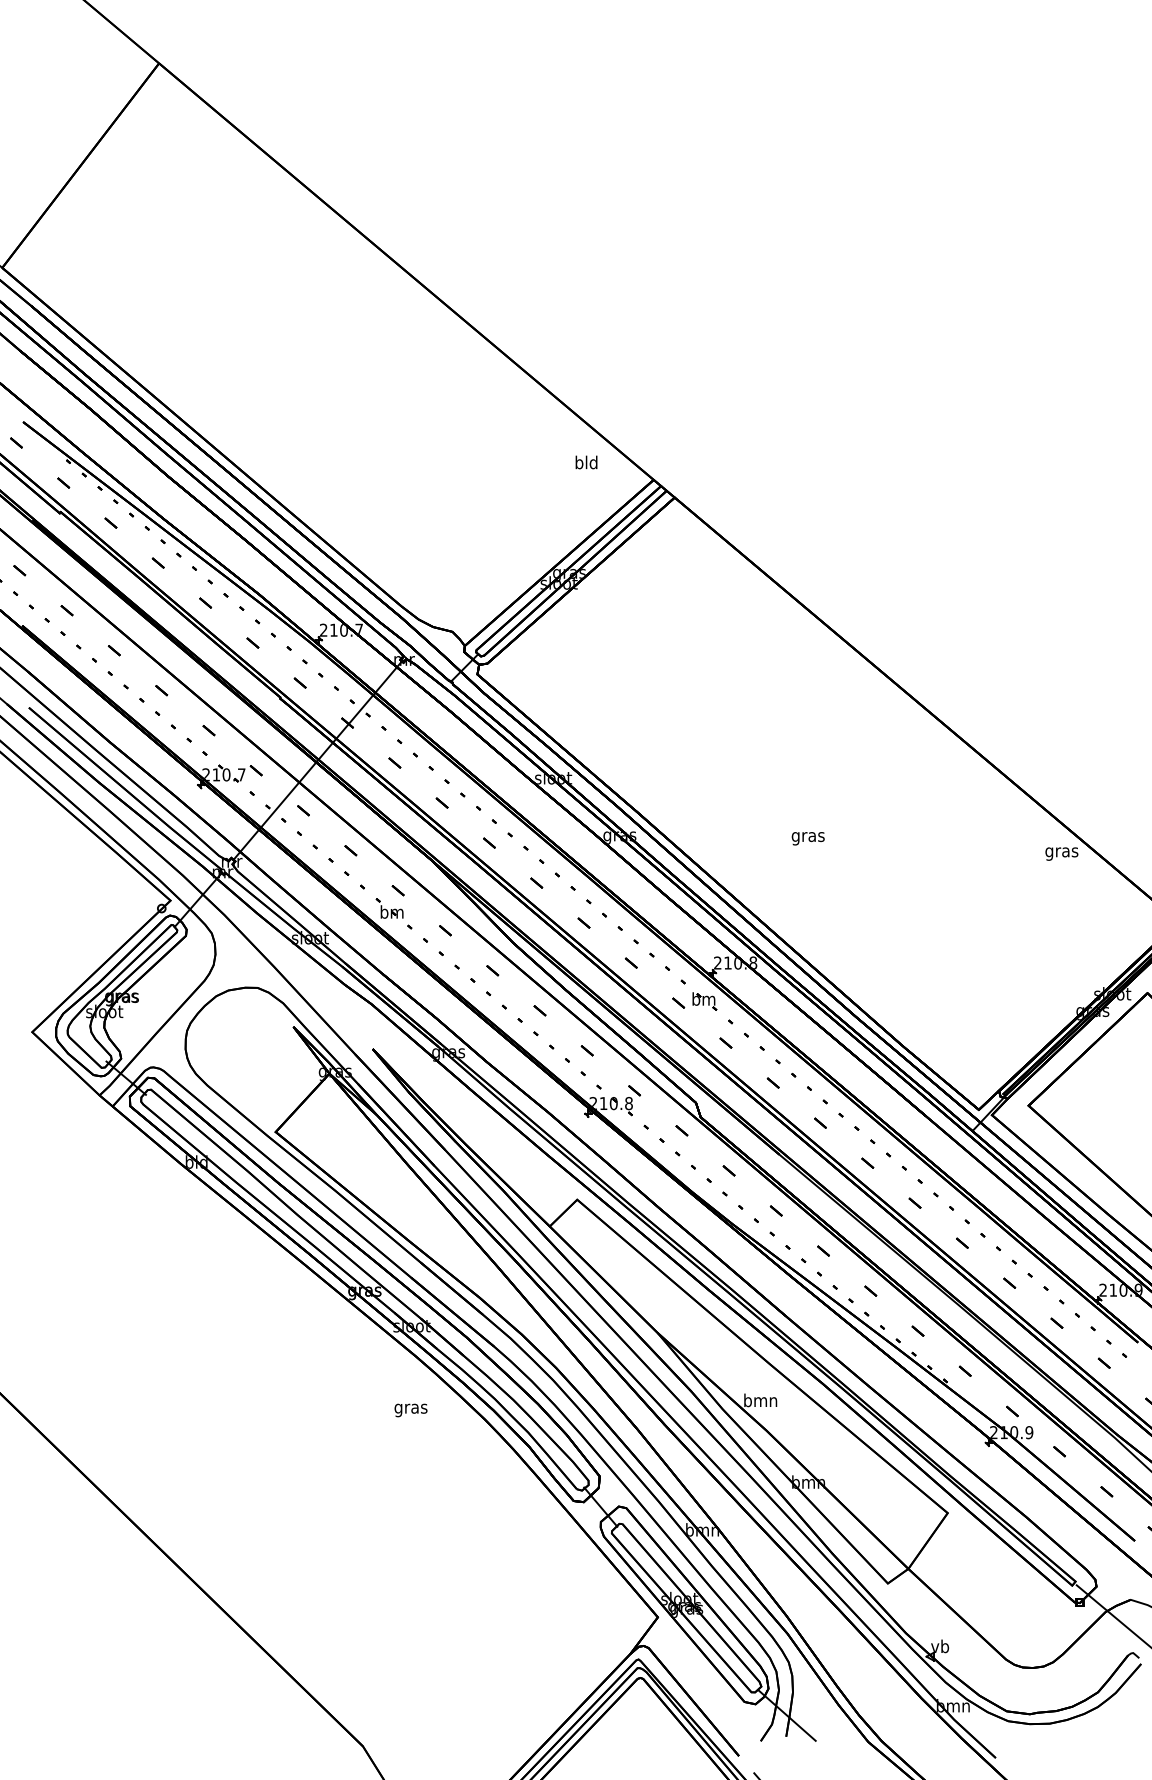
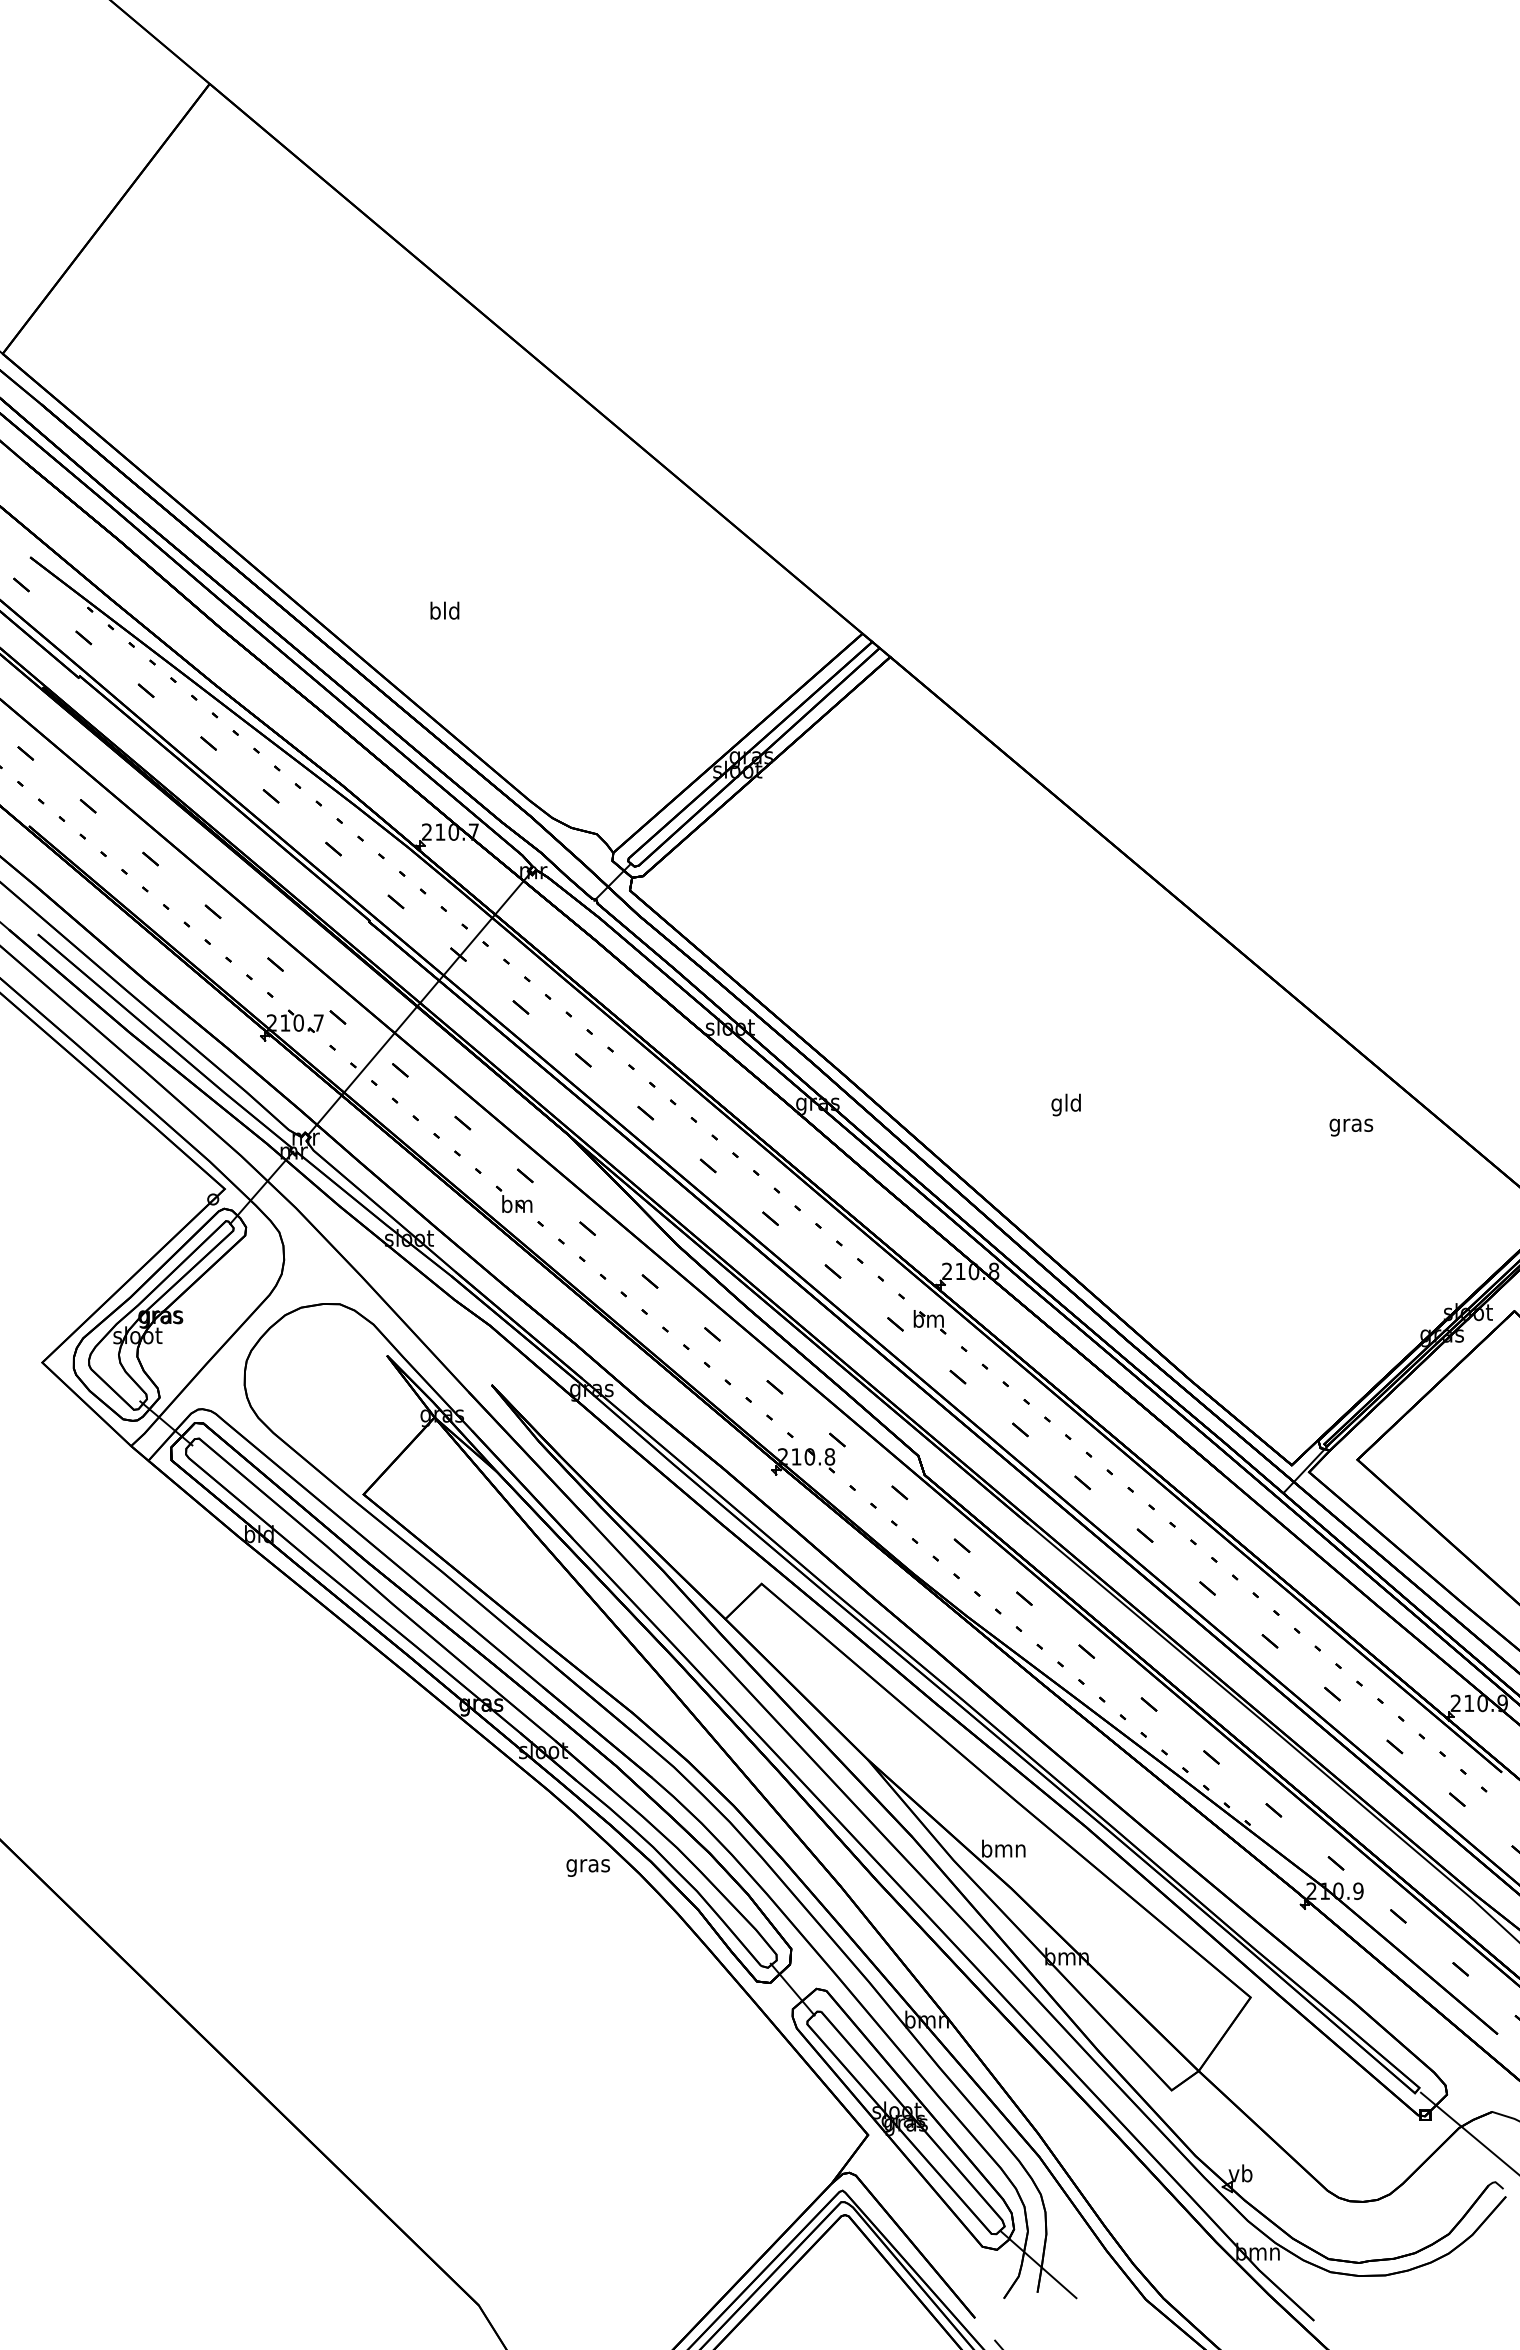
text: (586, 462) -> (444, 610), moved
text: (808, 836) -> (1066, 1104), gras -> gld
text: (1062, 854) -> (1351, 1127), moved
text: (410, 1410) -> (587, 1867), moved

